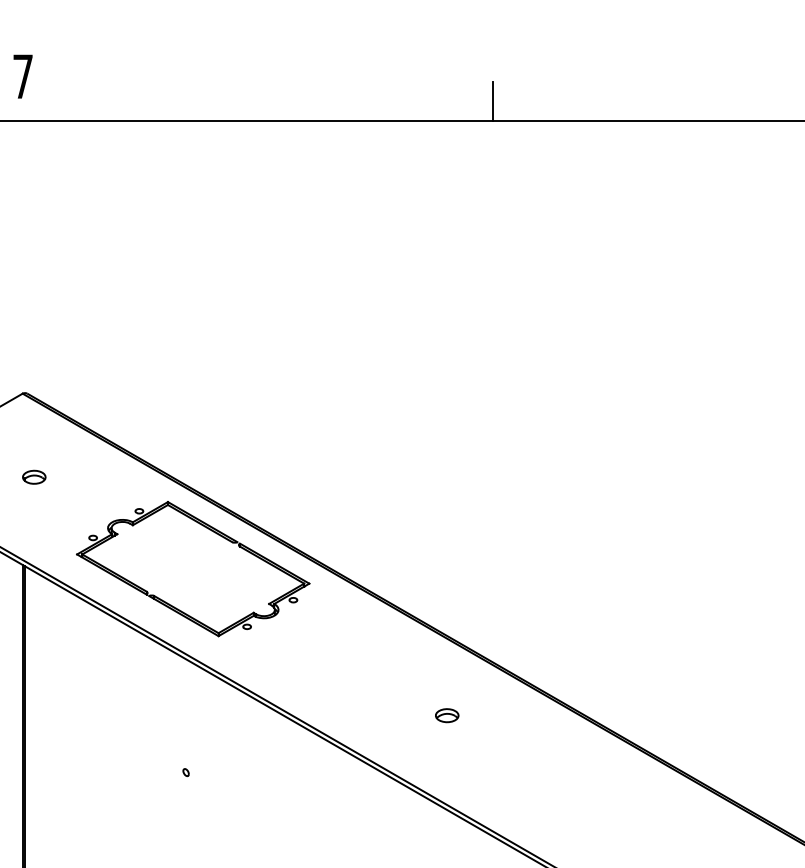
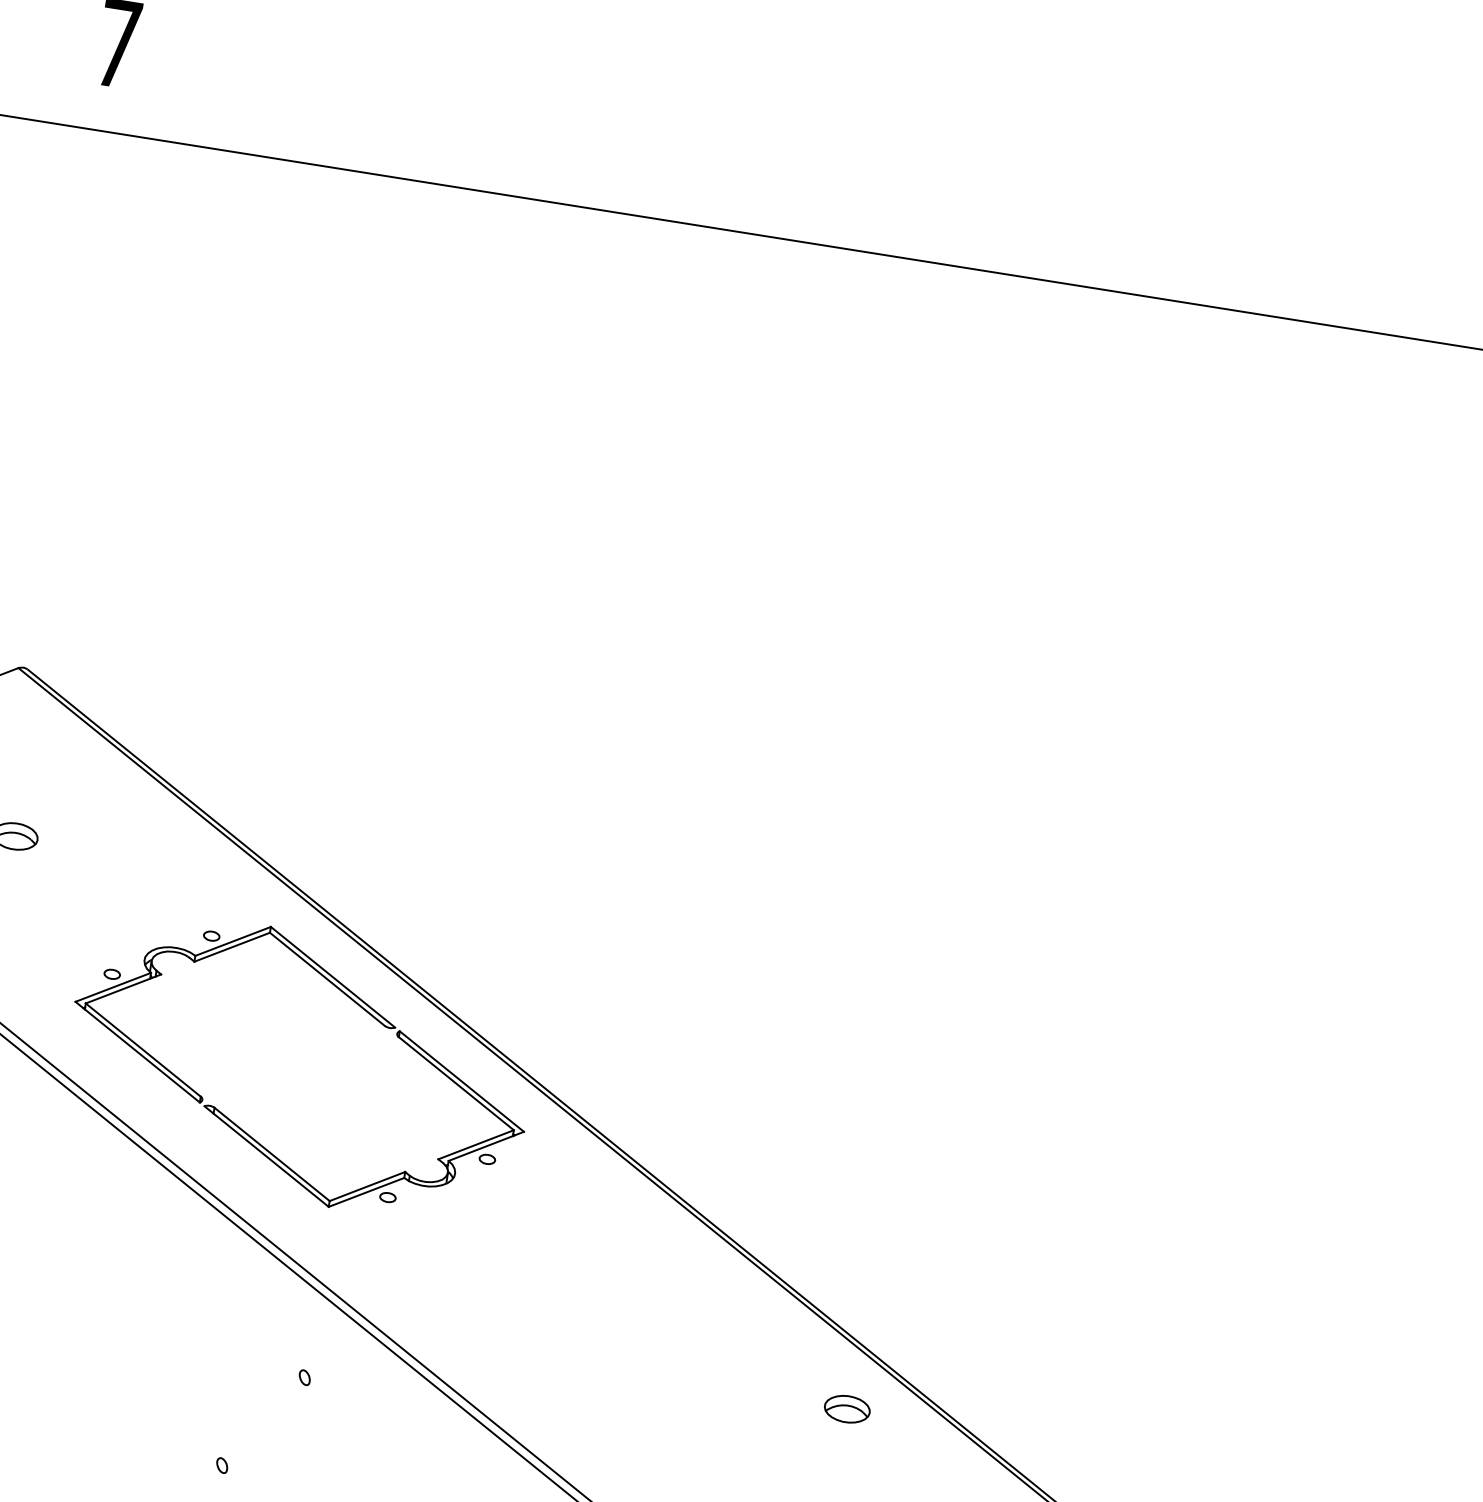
line: (492, 101) -> (1035, 239), removed
part: (447, 715) -> (847, 1409), moved
part: (219, 722) -> (303, 1377), added

